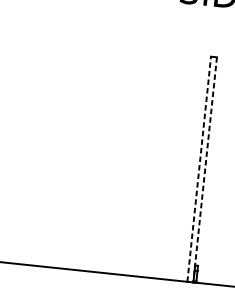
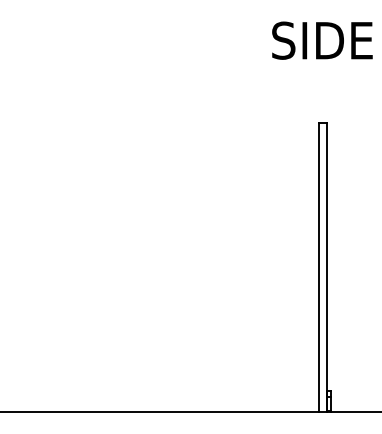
line: (199, 169) -> (319, 267), dashed -> solid
line: (204, 169) -> (326, 267), dashed -> solid

